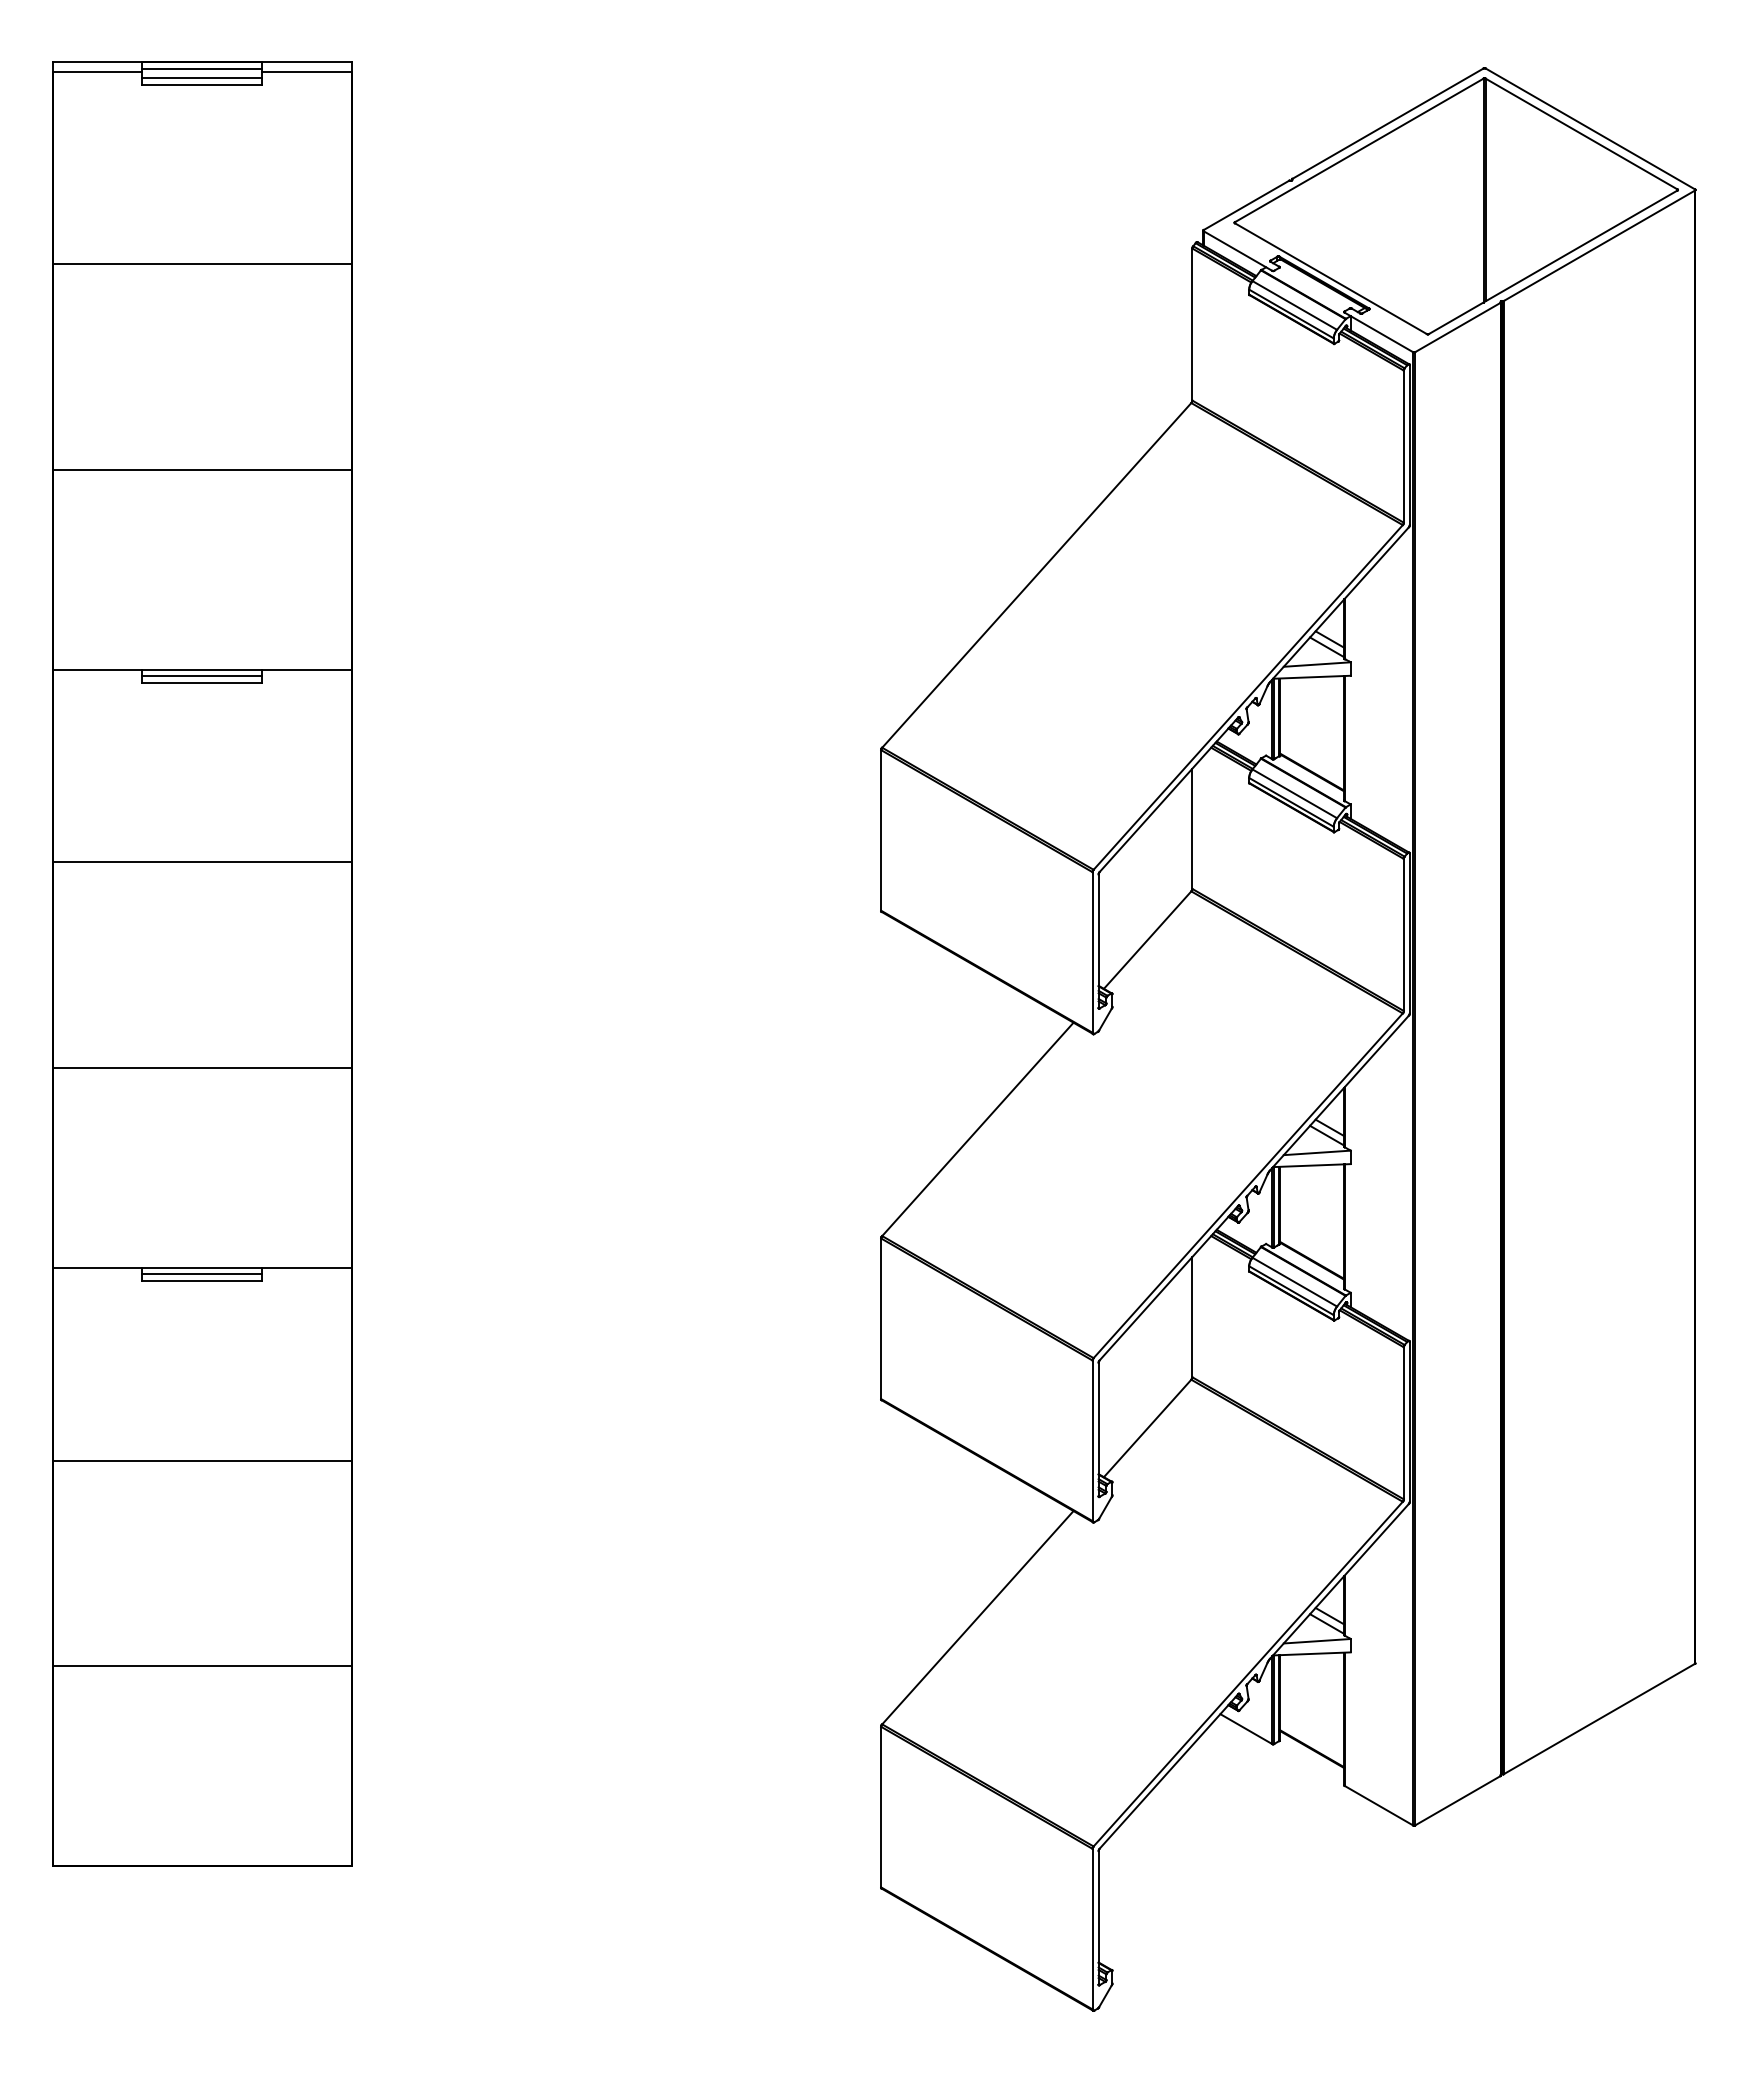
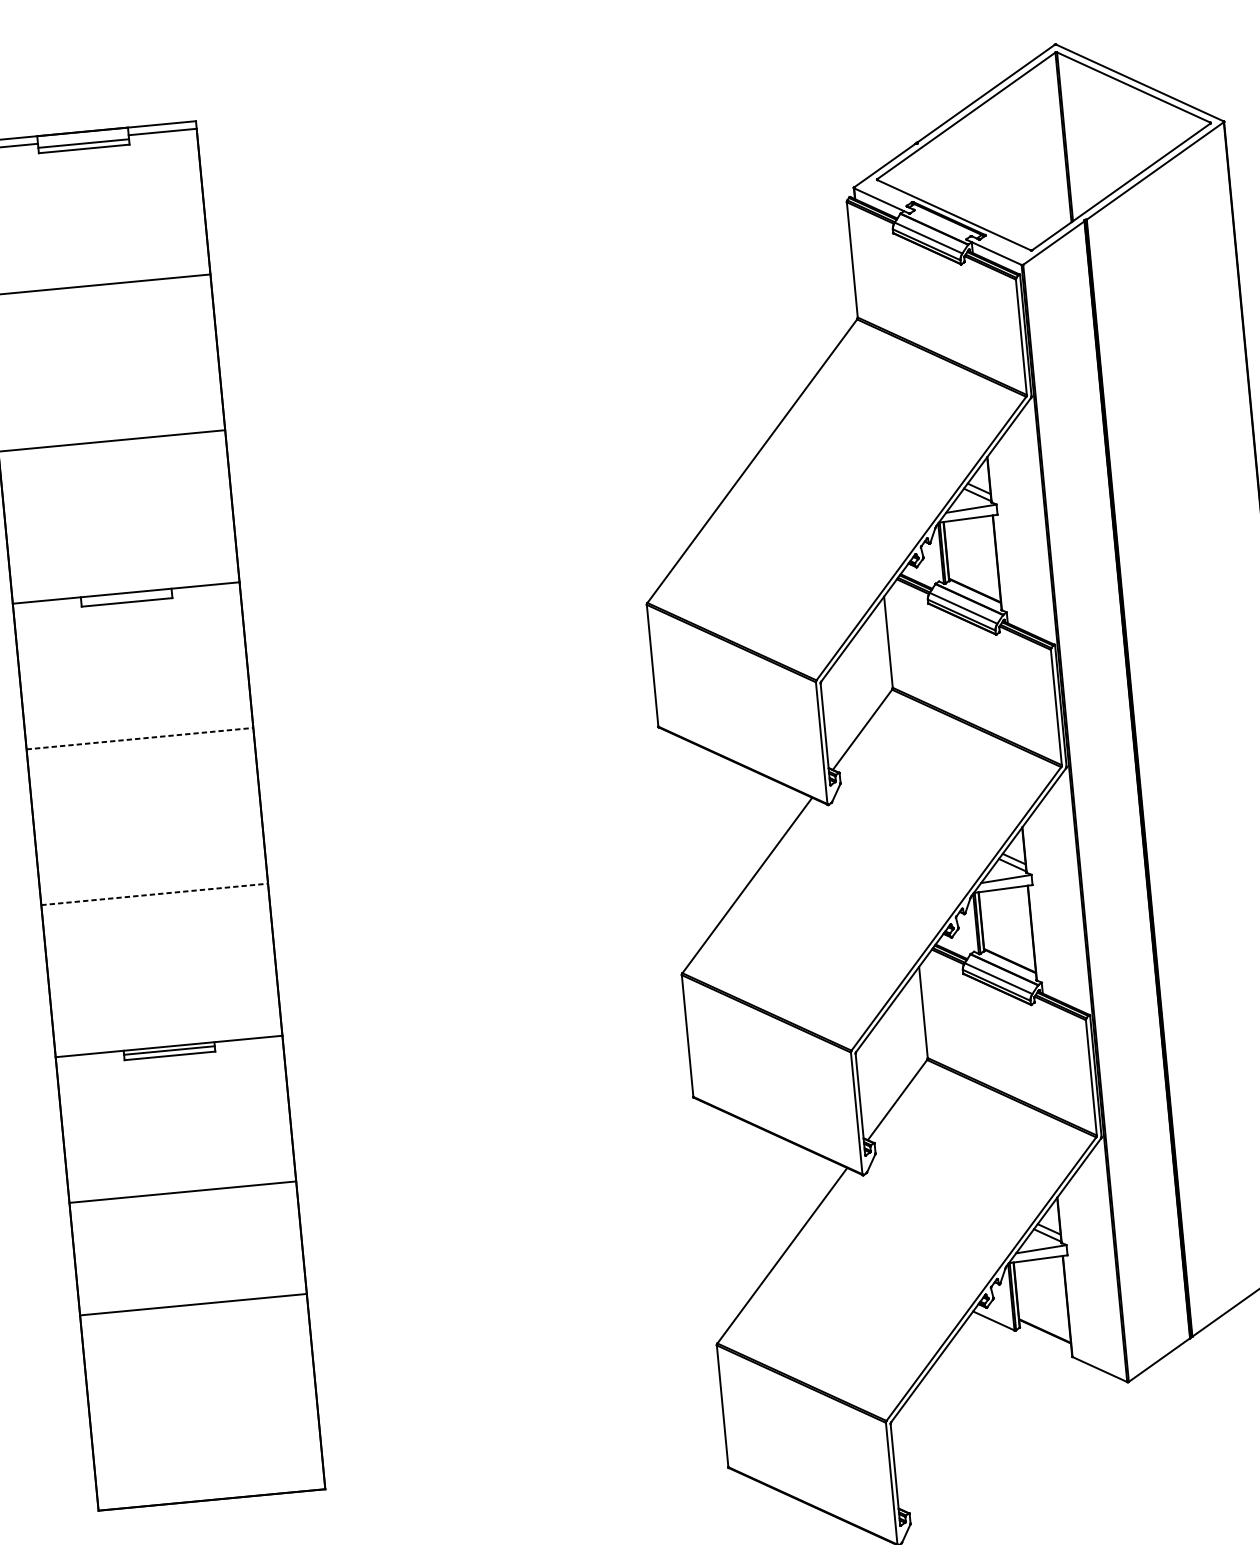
line: (201, 69) -> (82, 137), removed
line: (201, 675) -> (126, 596), removed
line: (202, 862) -> (140, 738), solid -> dashed
line: (202, 1067) -> (155, 894), solid -> dashed
line: (201, 1665) -> (193, 1304), moved

